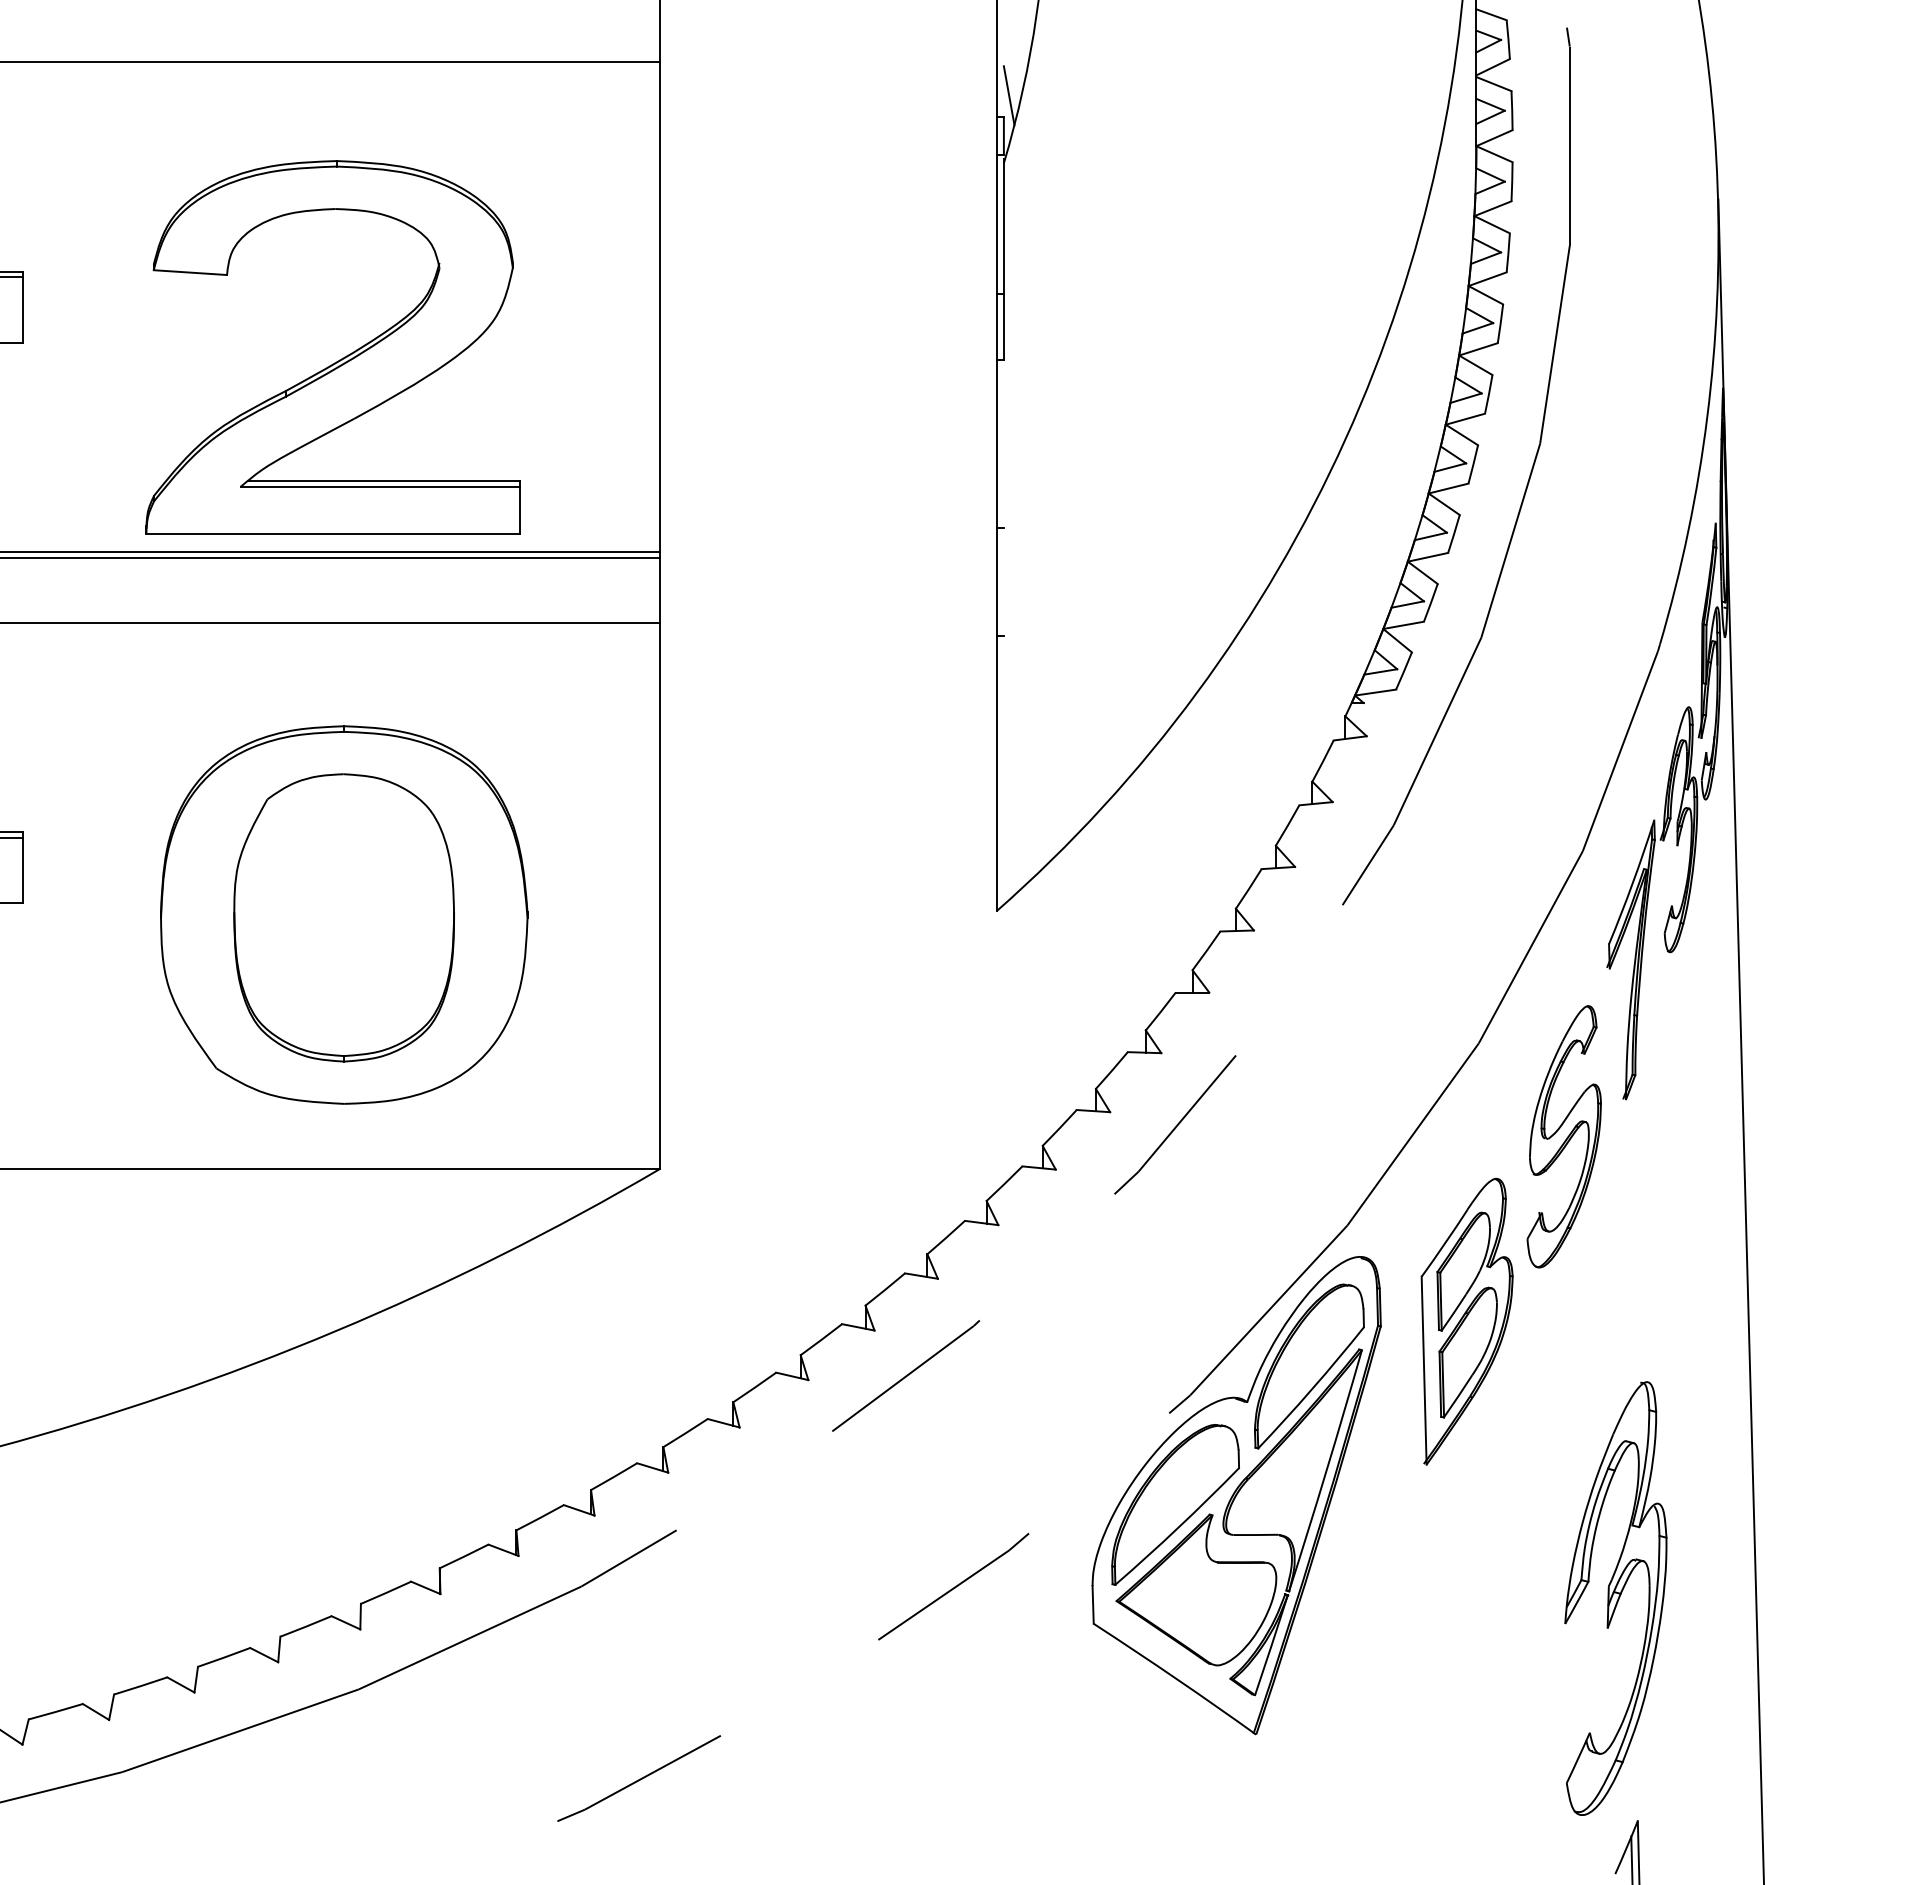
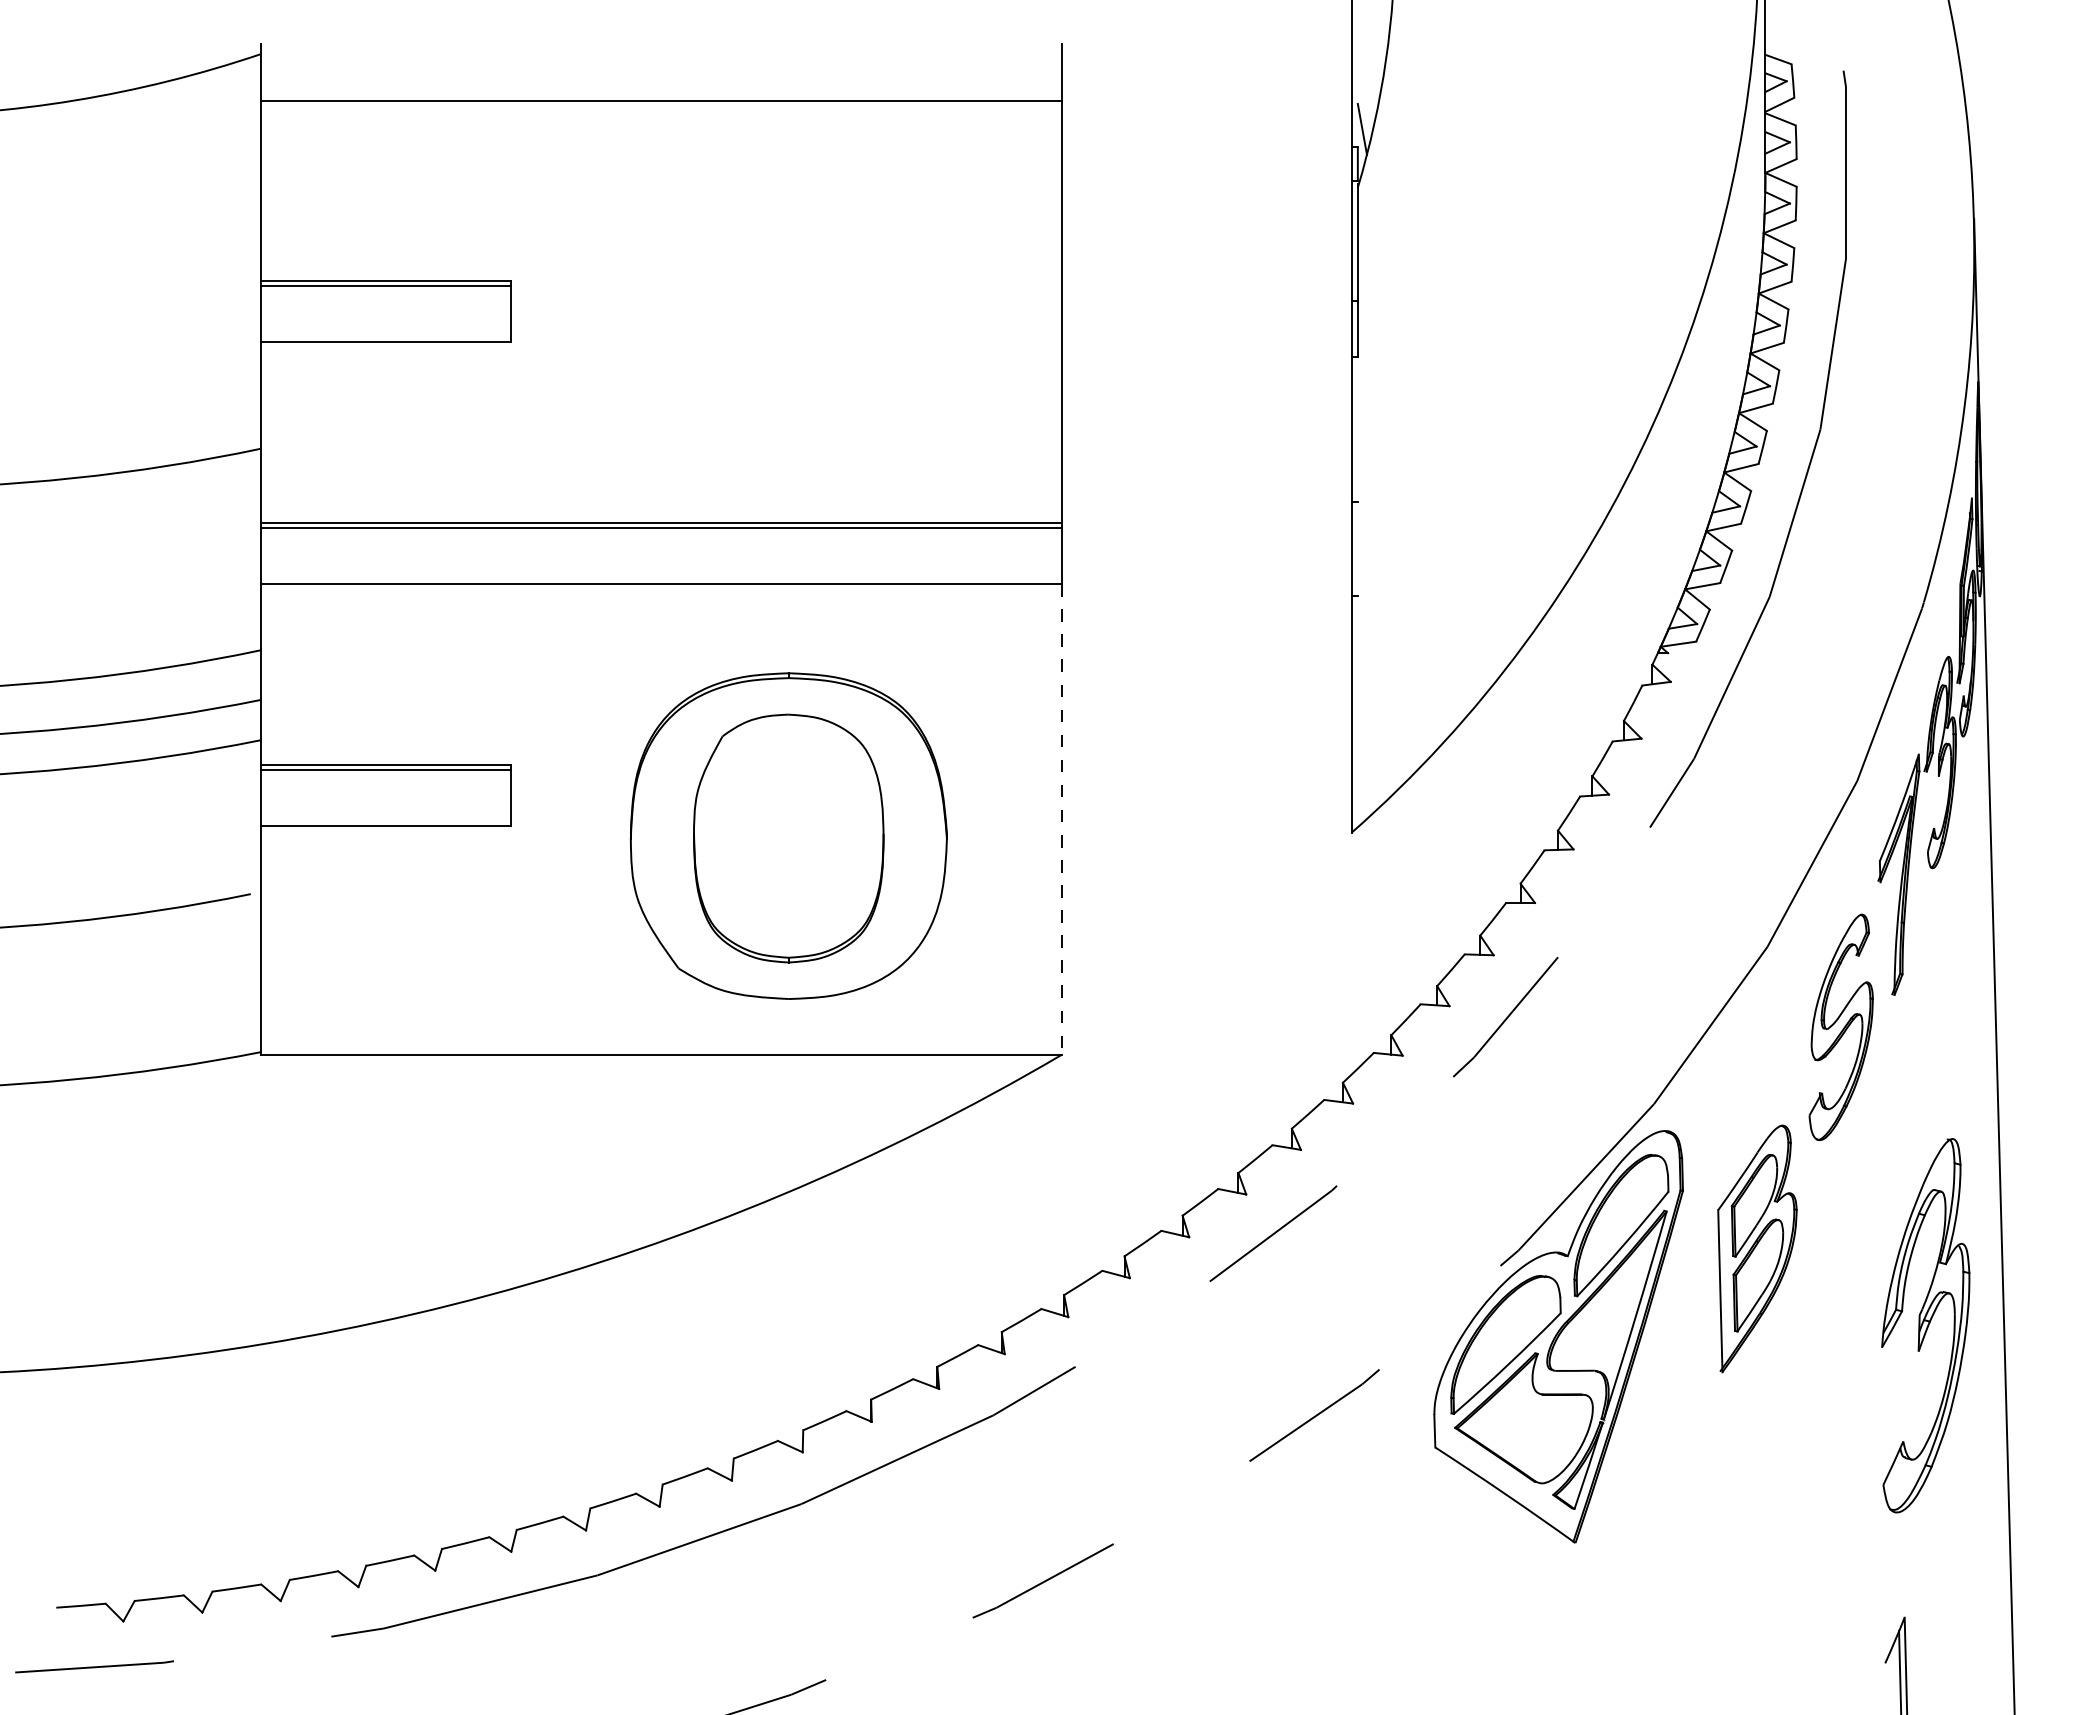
part: (341, 357) -> (786, 355), removed
line: (660, 896) -> (1061, 820), solid -> dashed
part: (1467, 1321) -> (1757, 1248), moved
part: (1615, 1598) -> (1925, 1325), moved

